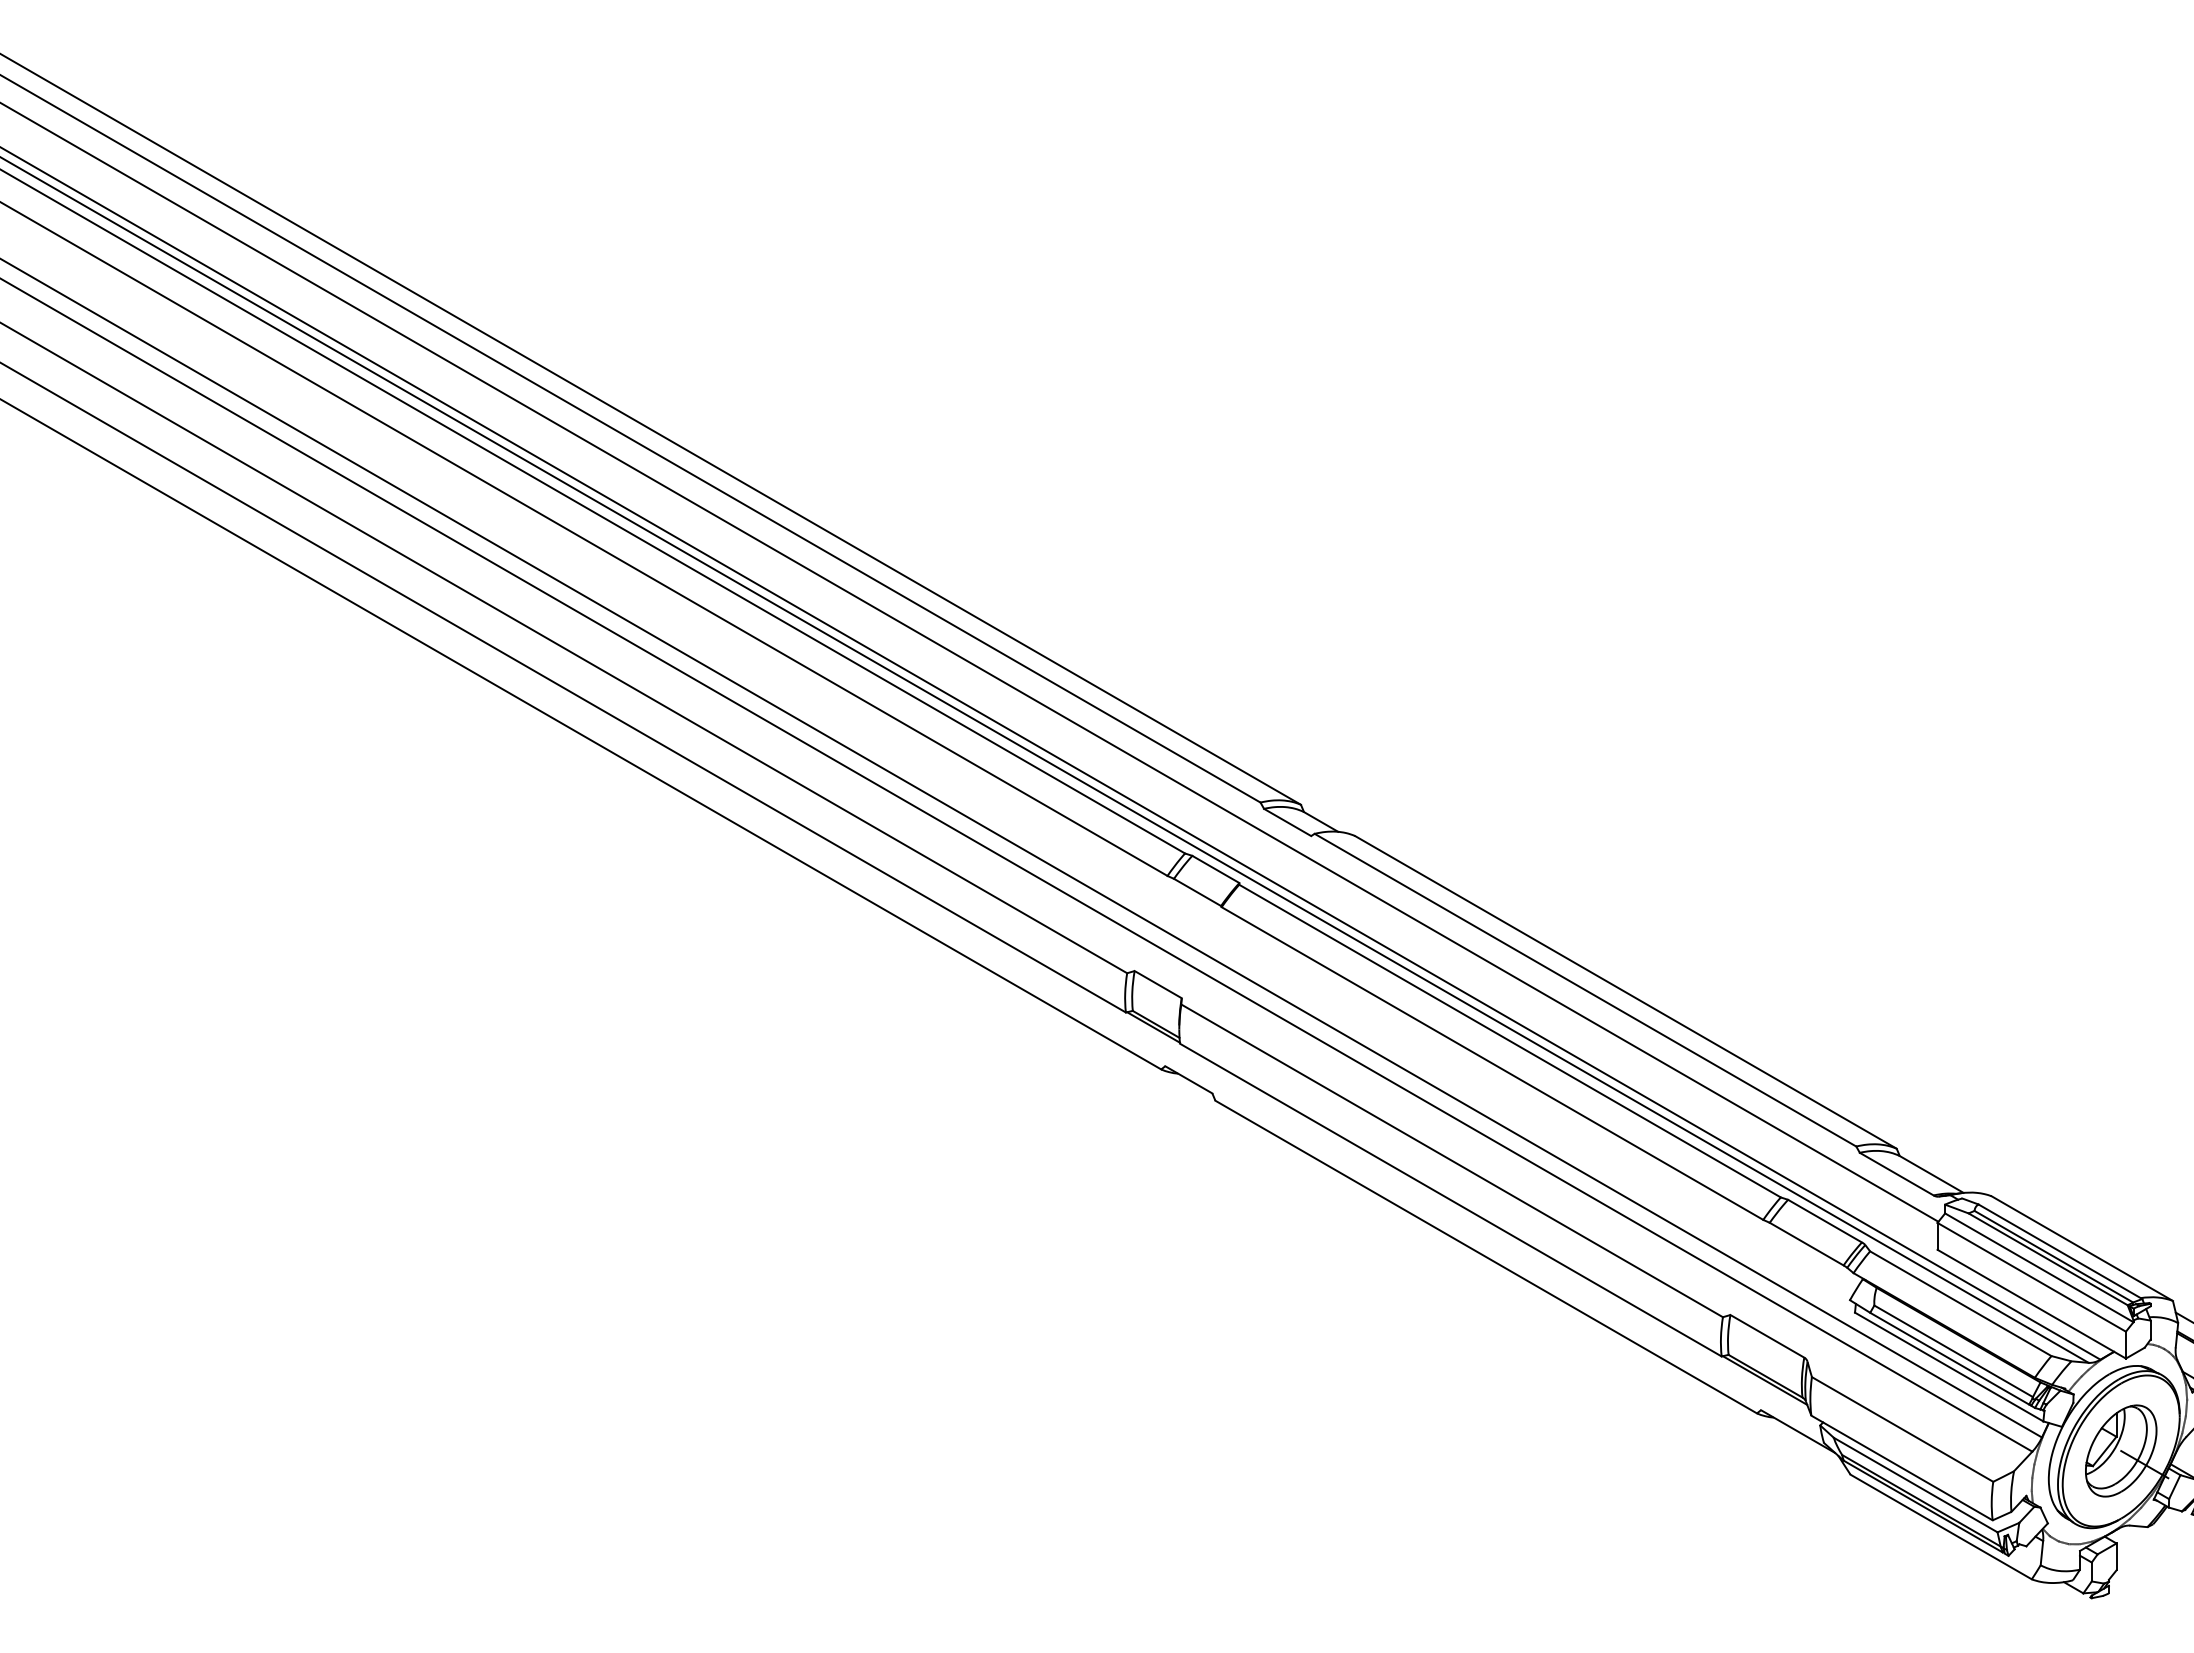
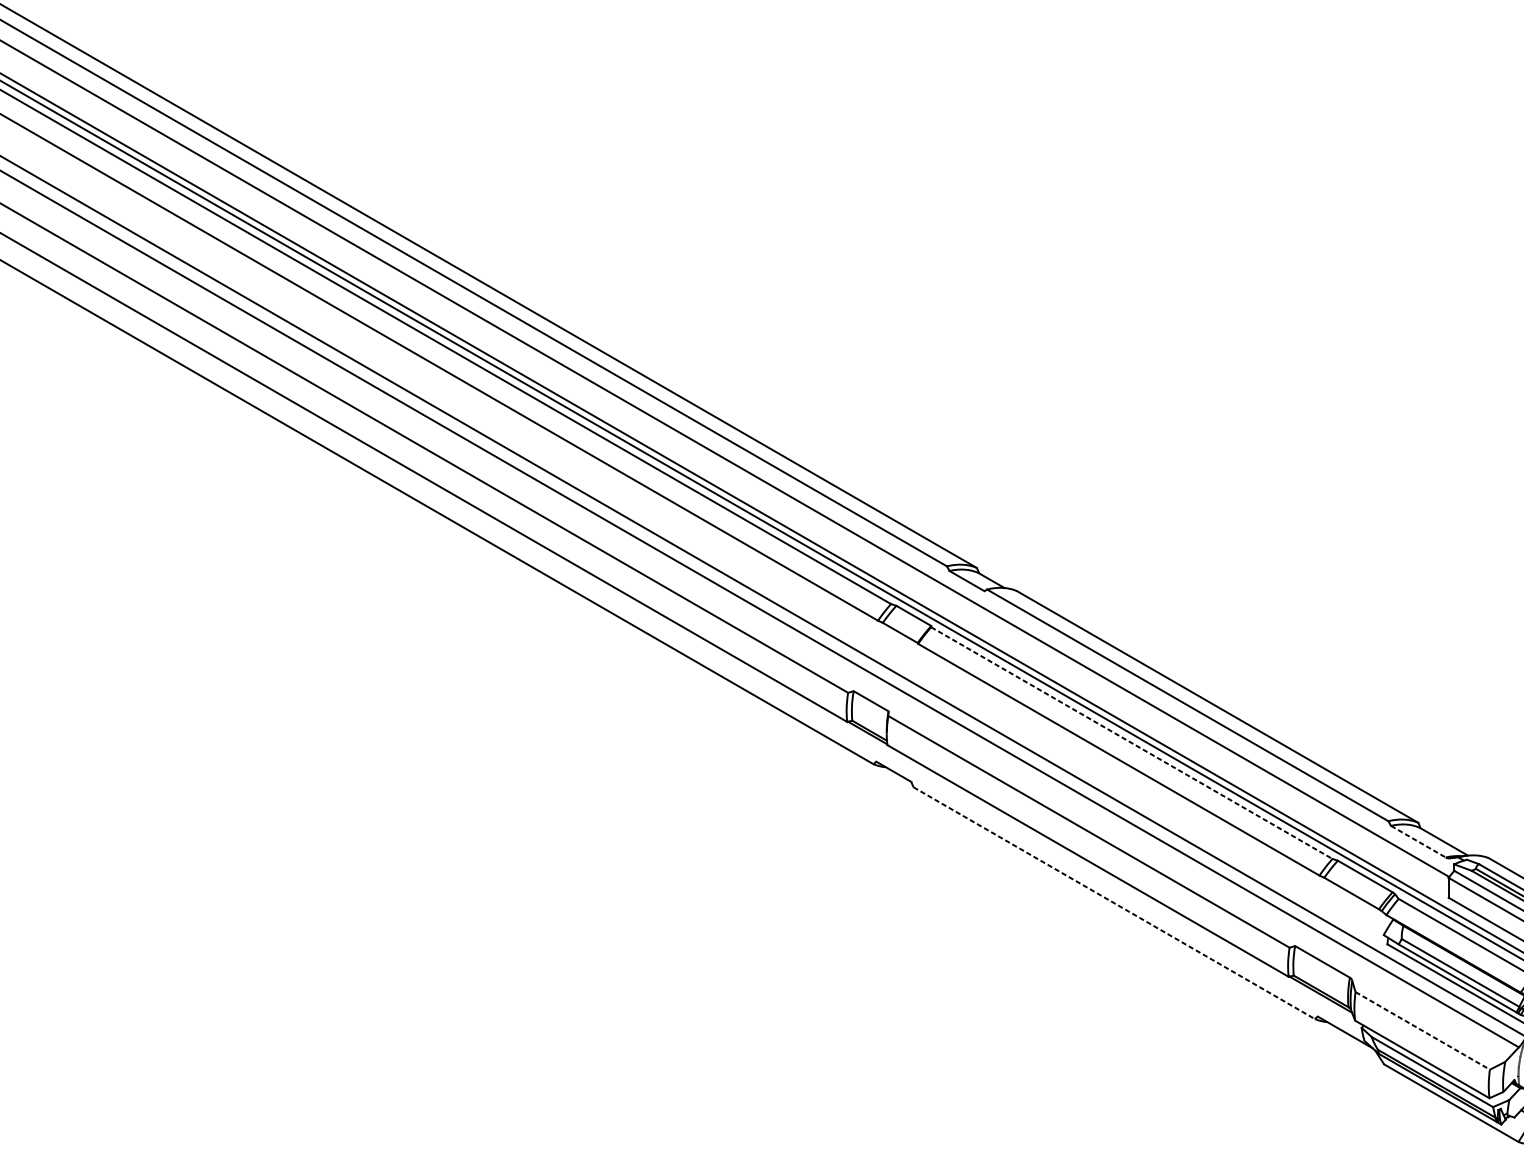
line: (1510, 1041) -> (1132, 743), solid -> dashed
line: (1896, 1174) -> (1418, 841), solid -> dashed
line: (1486, 1257) -> (1114, 903), solid -> dashed
line: (1902, 1429) -> (1422, 1030), solid -> dashed

